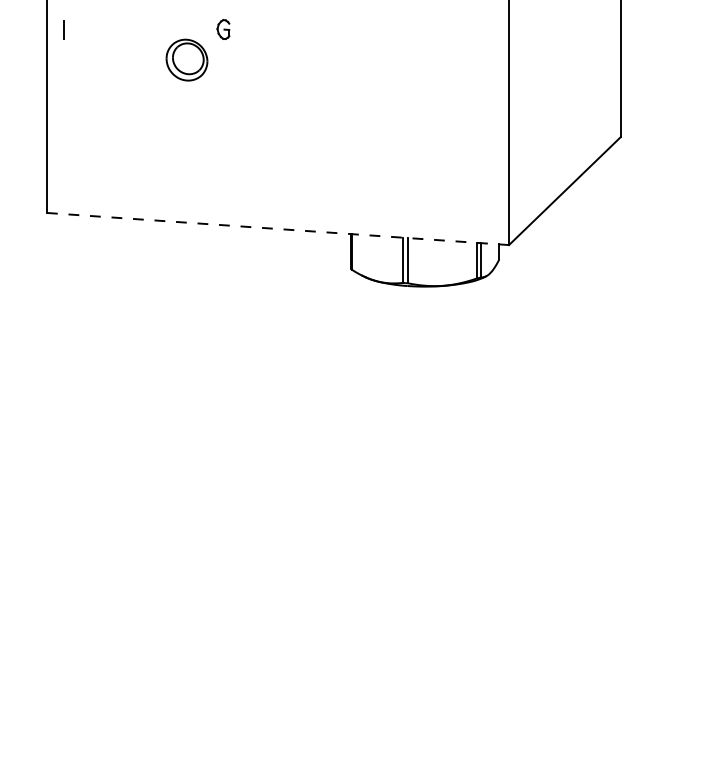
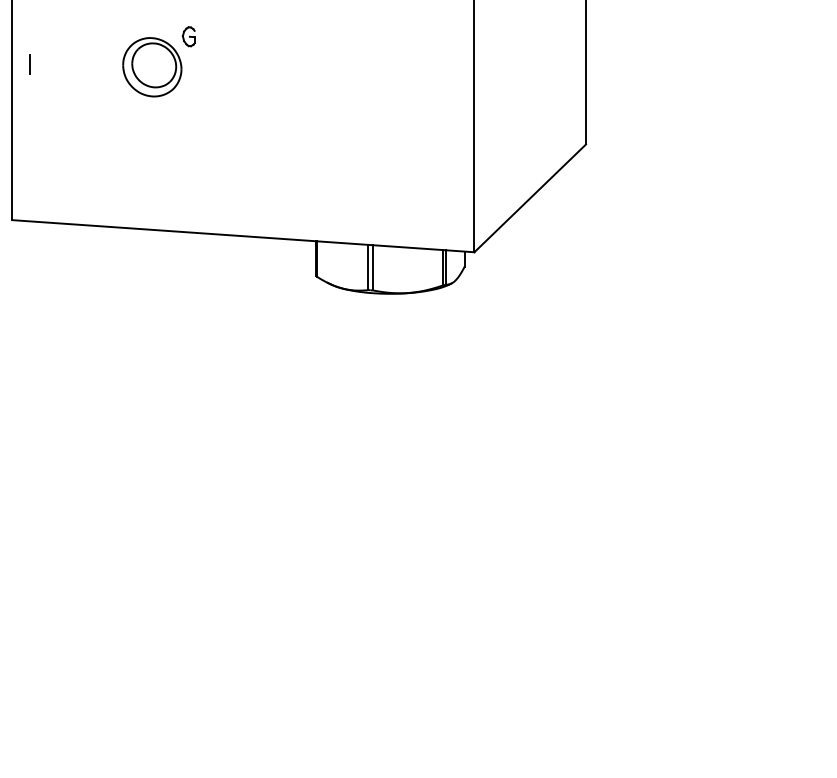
line: (64, 30) -> (29, 64), moved
part: (187, 60) -> (152, 67), size x1.43
line: (278, 229) -> (243, 236), dashed -> solid

